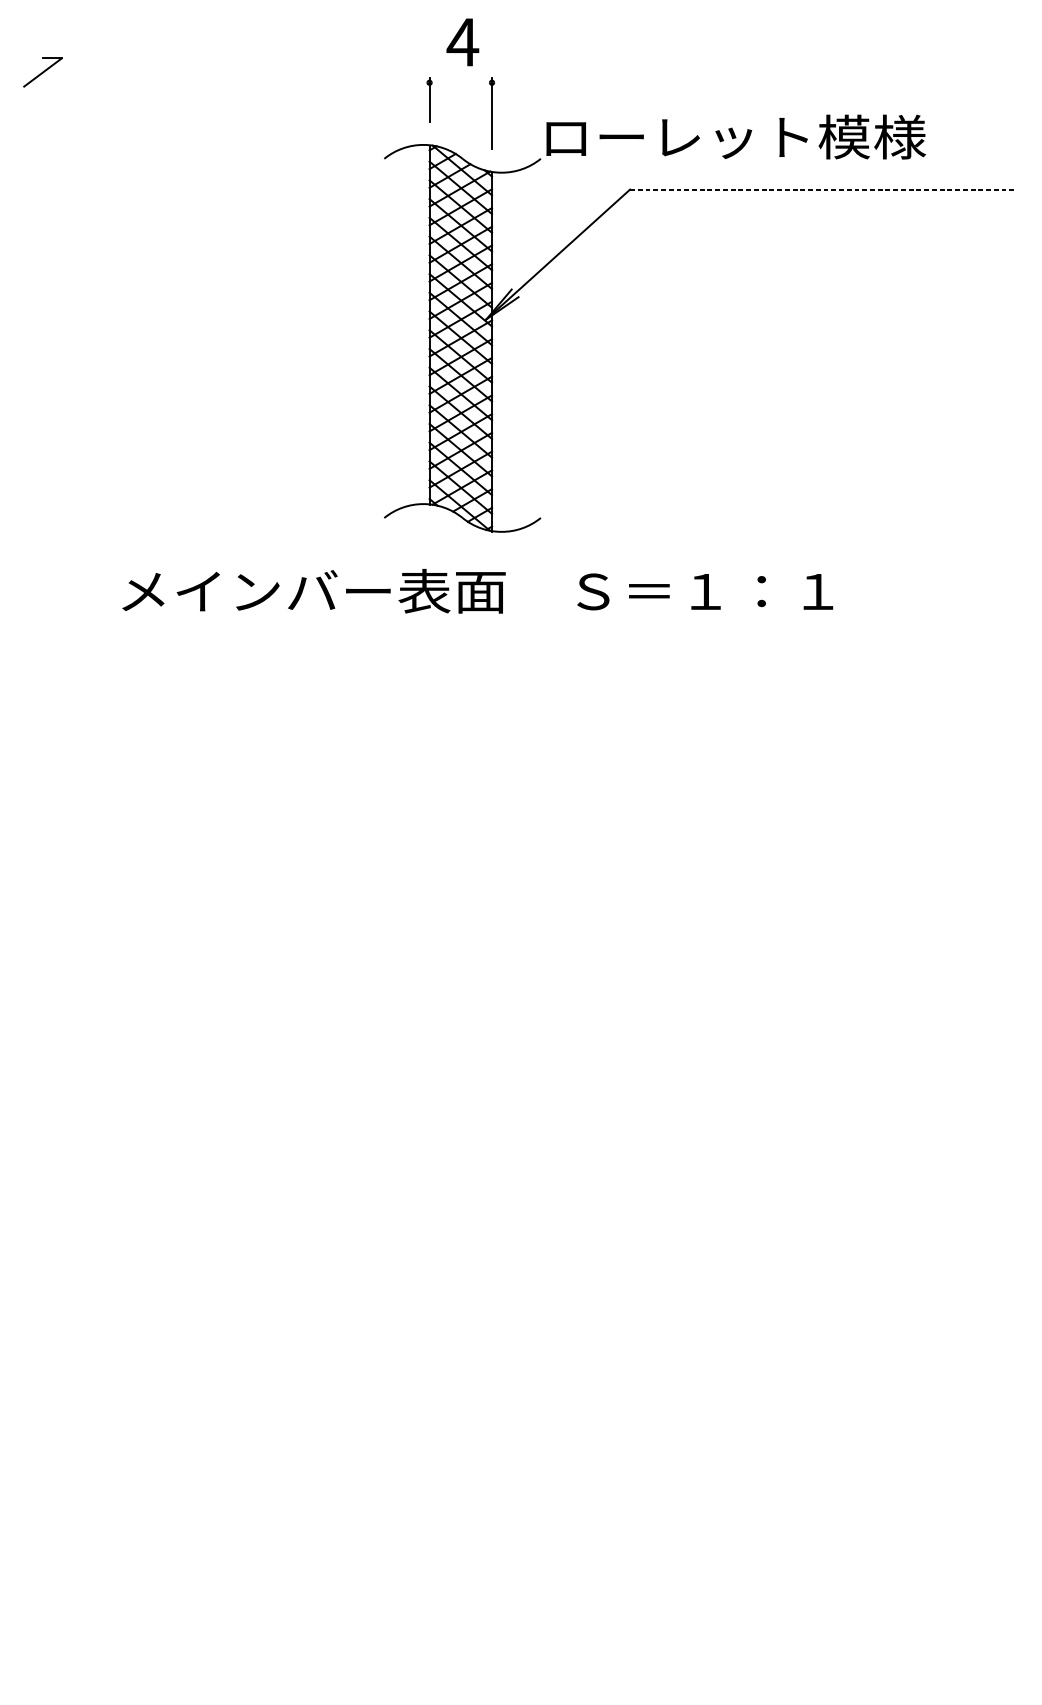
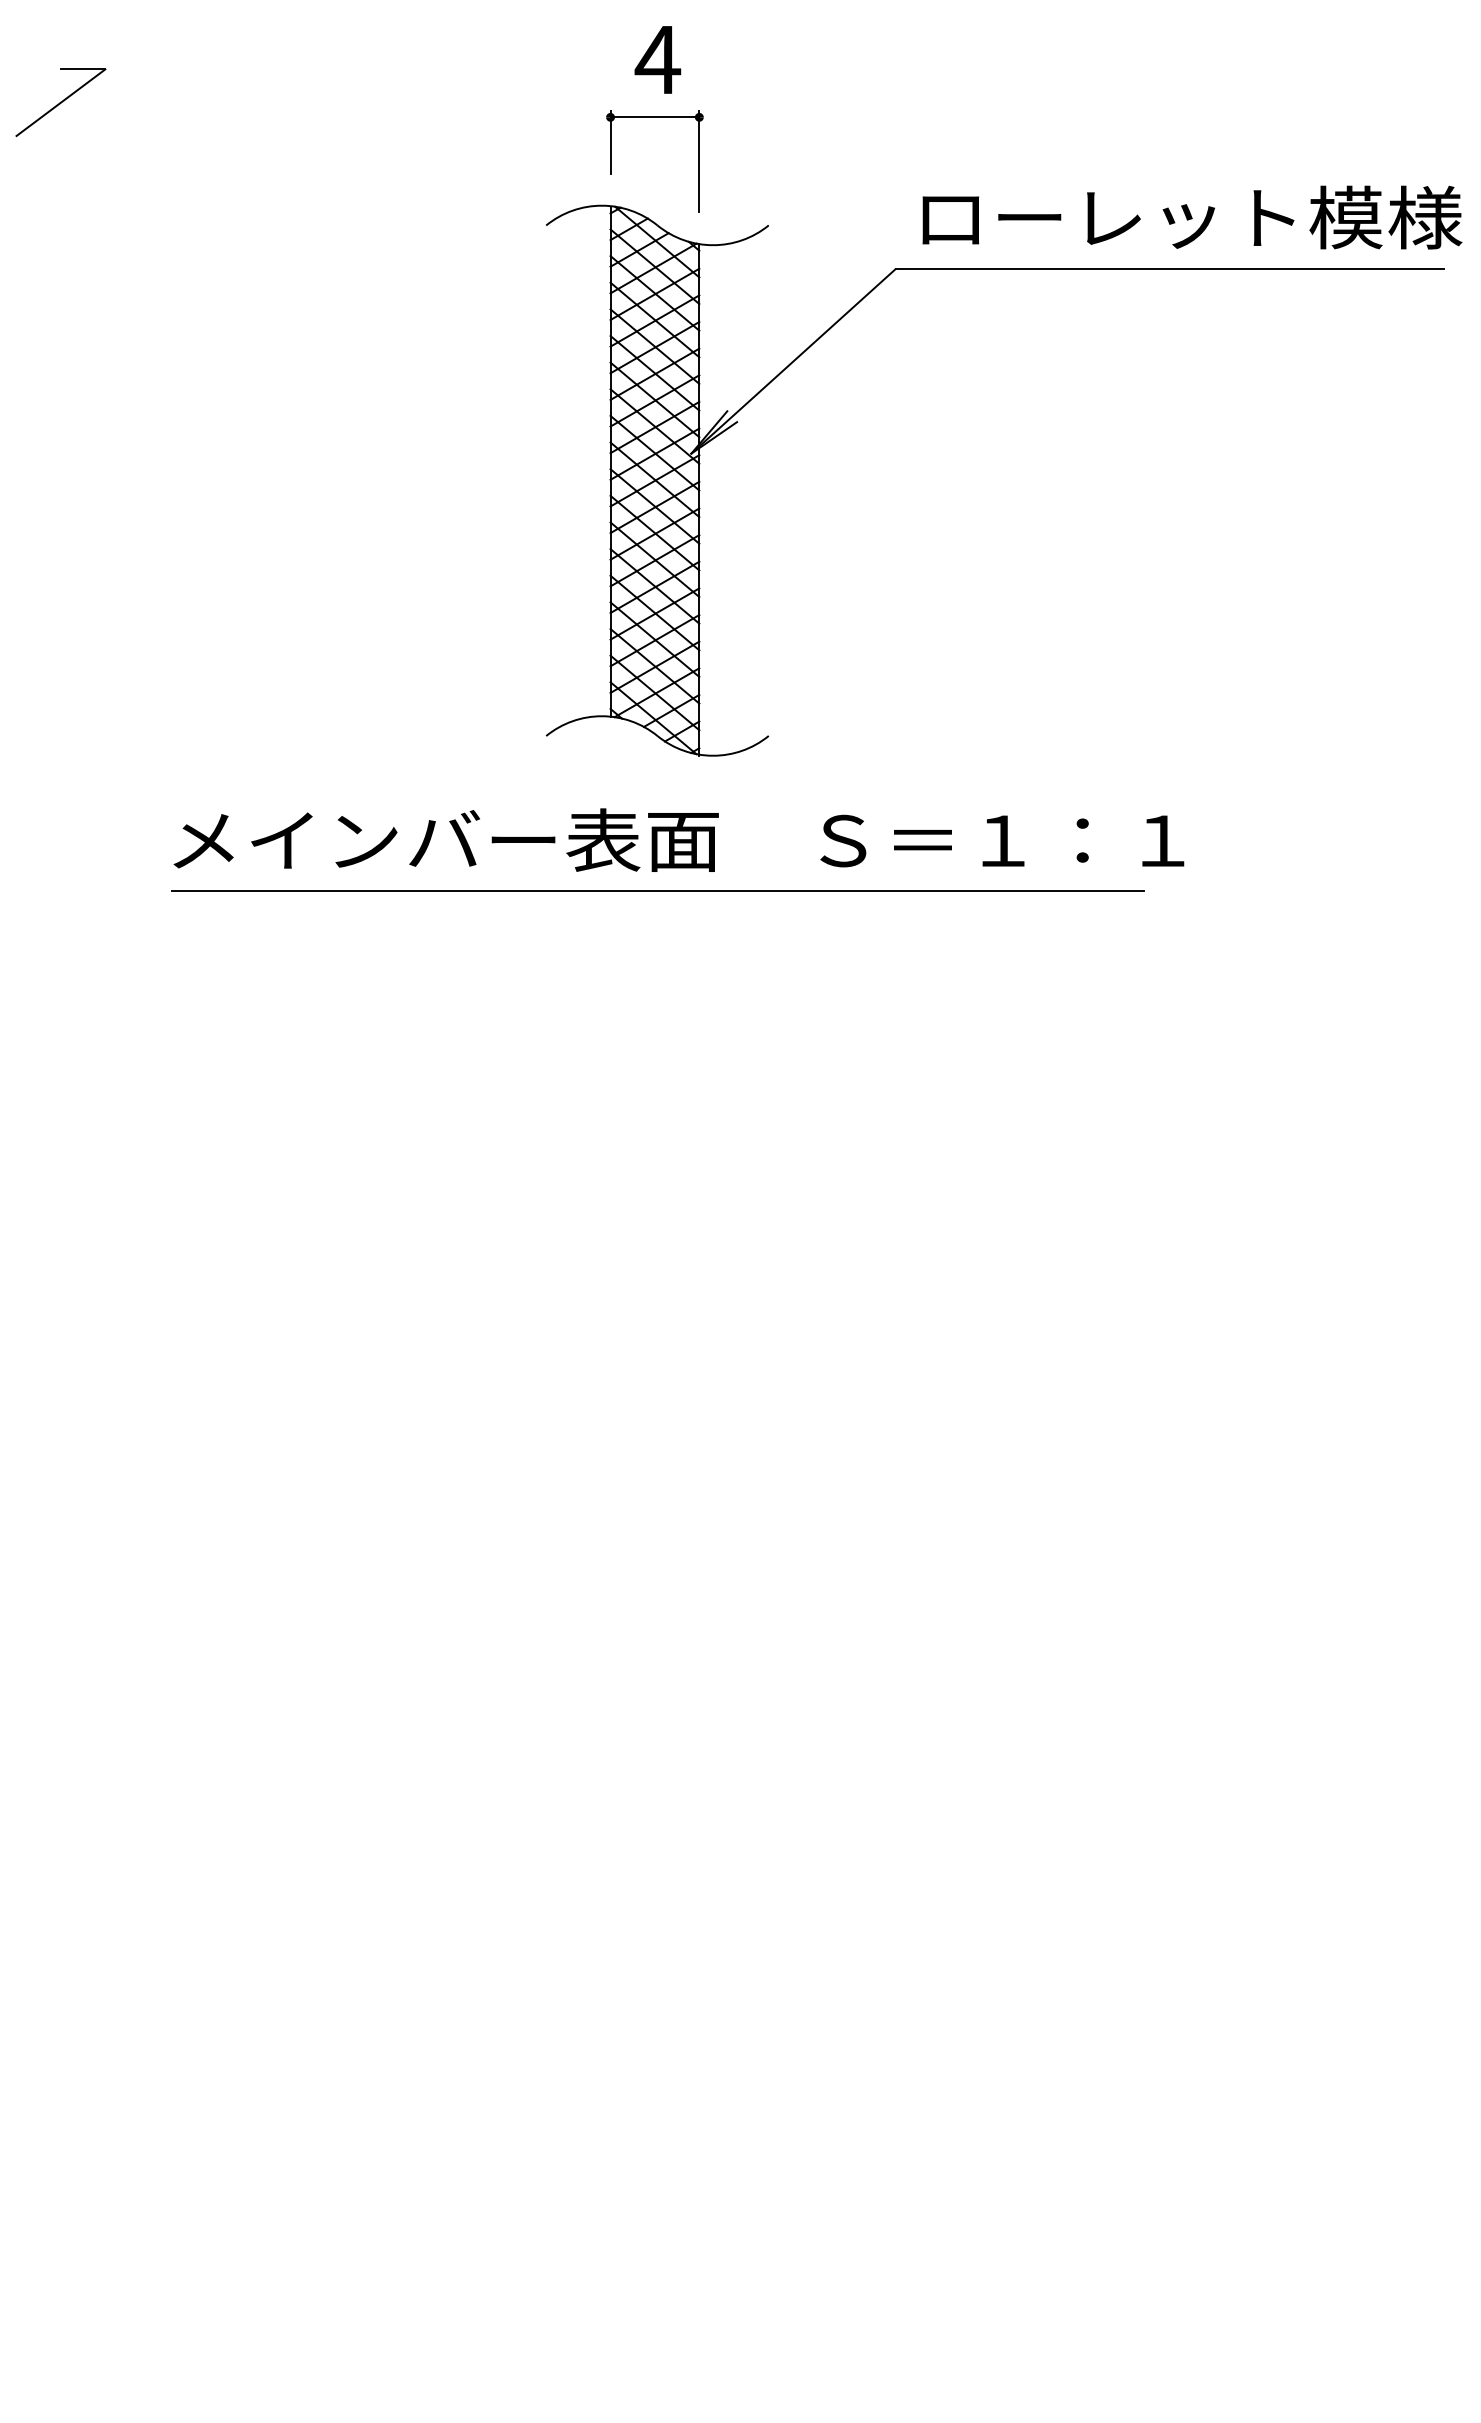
part: (42, 72) -> (60, 102), size x1.67
line: (460, 82) -> (654, 117), added
text: (736, 137) -> (1192, 217), moved
line: (823, 189) -> (1170, 269), dashed -> solid
line: (462, 626) -> (657, 890), added

